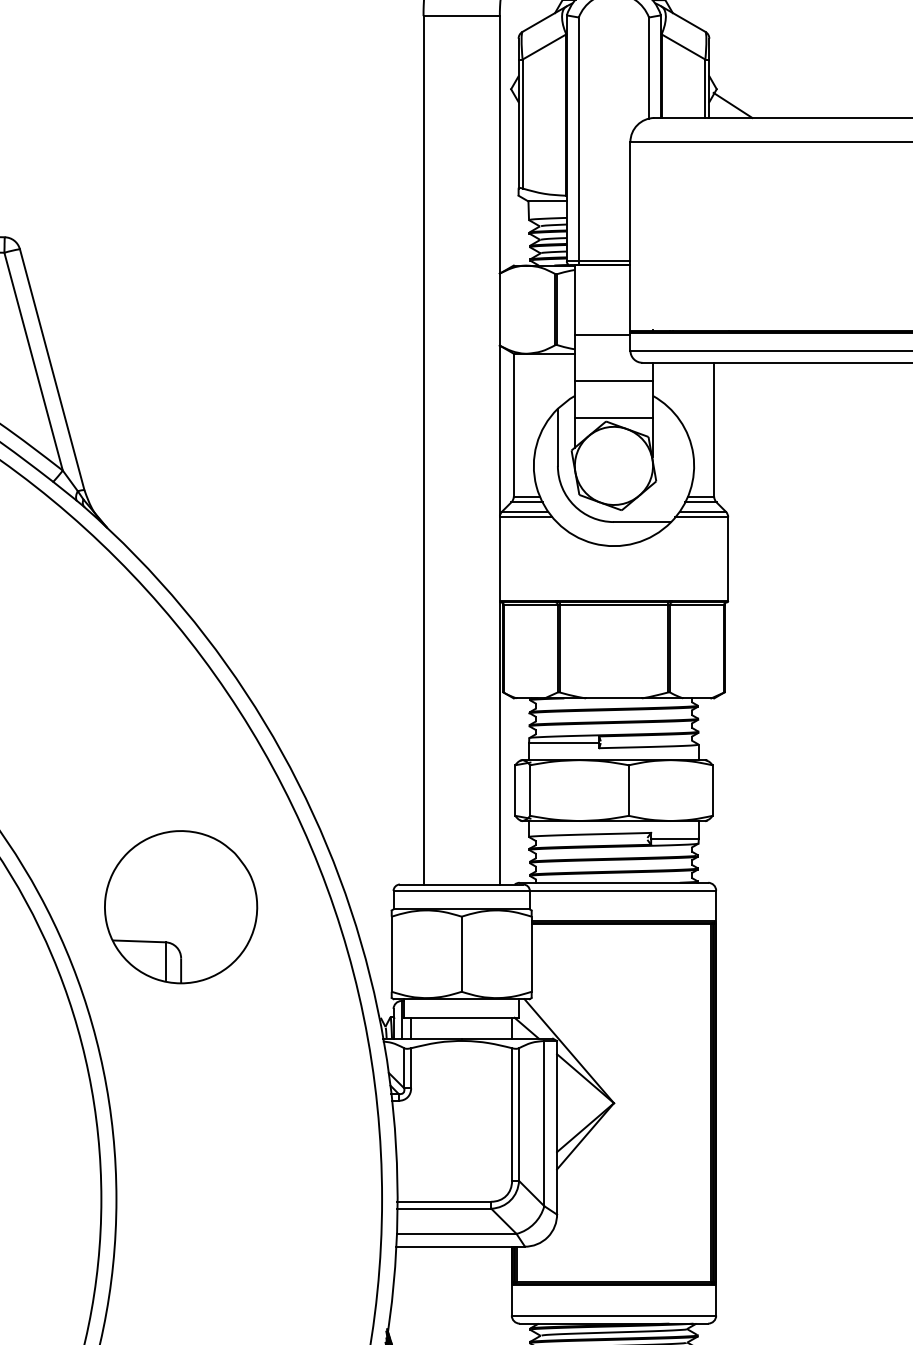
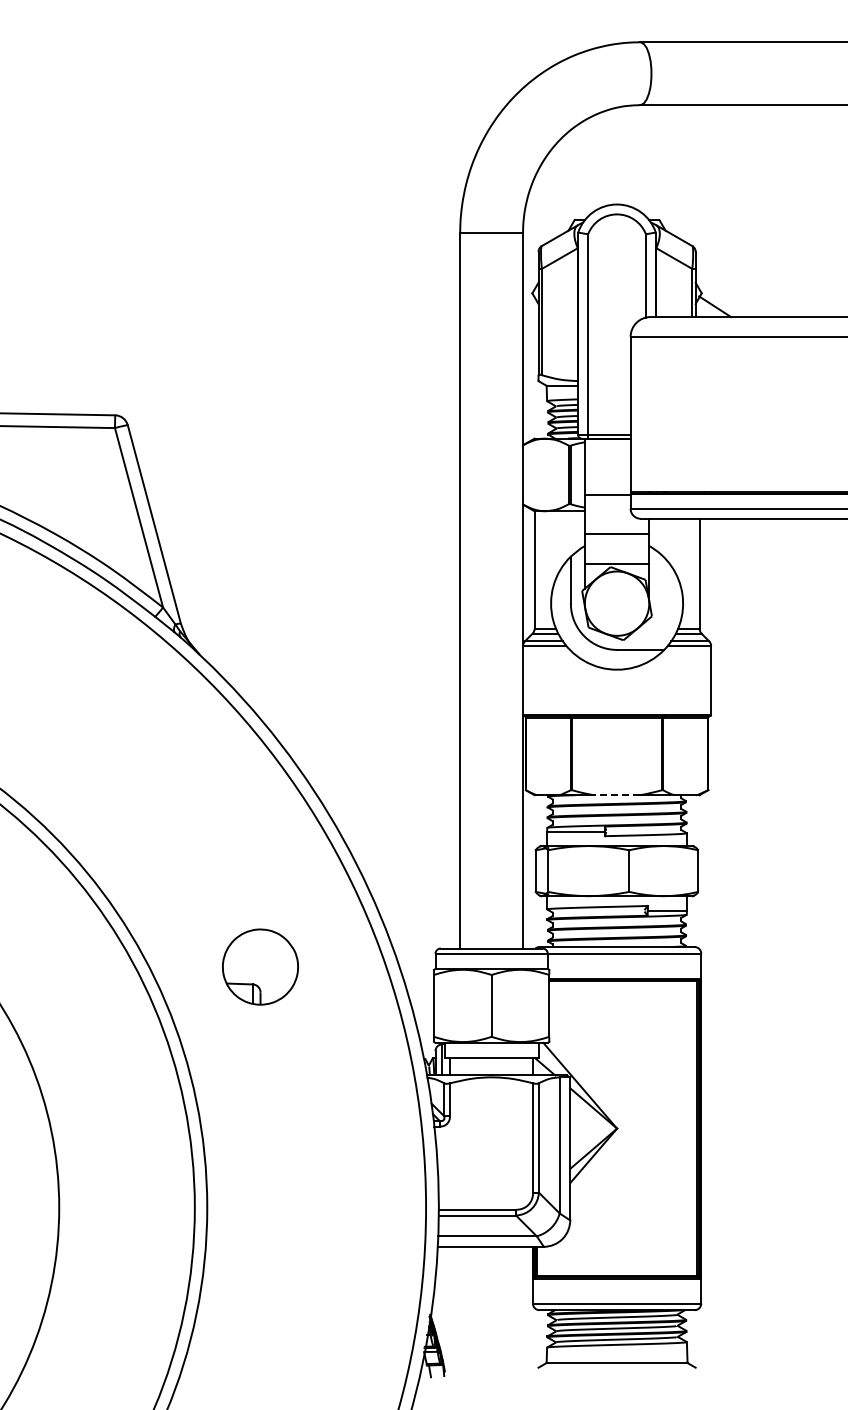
line: (613, 698) -> (616, 795), solid -> dashed
part: (181, 906) -> (260, 966), size x0.6

